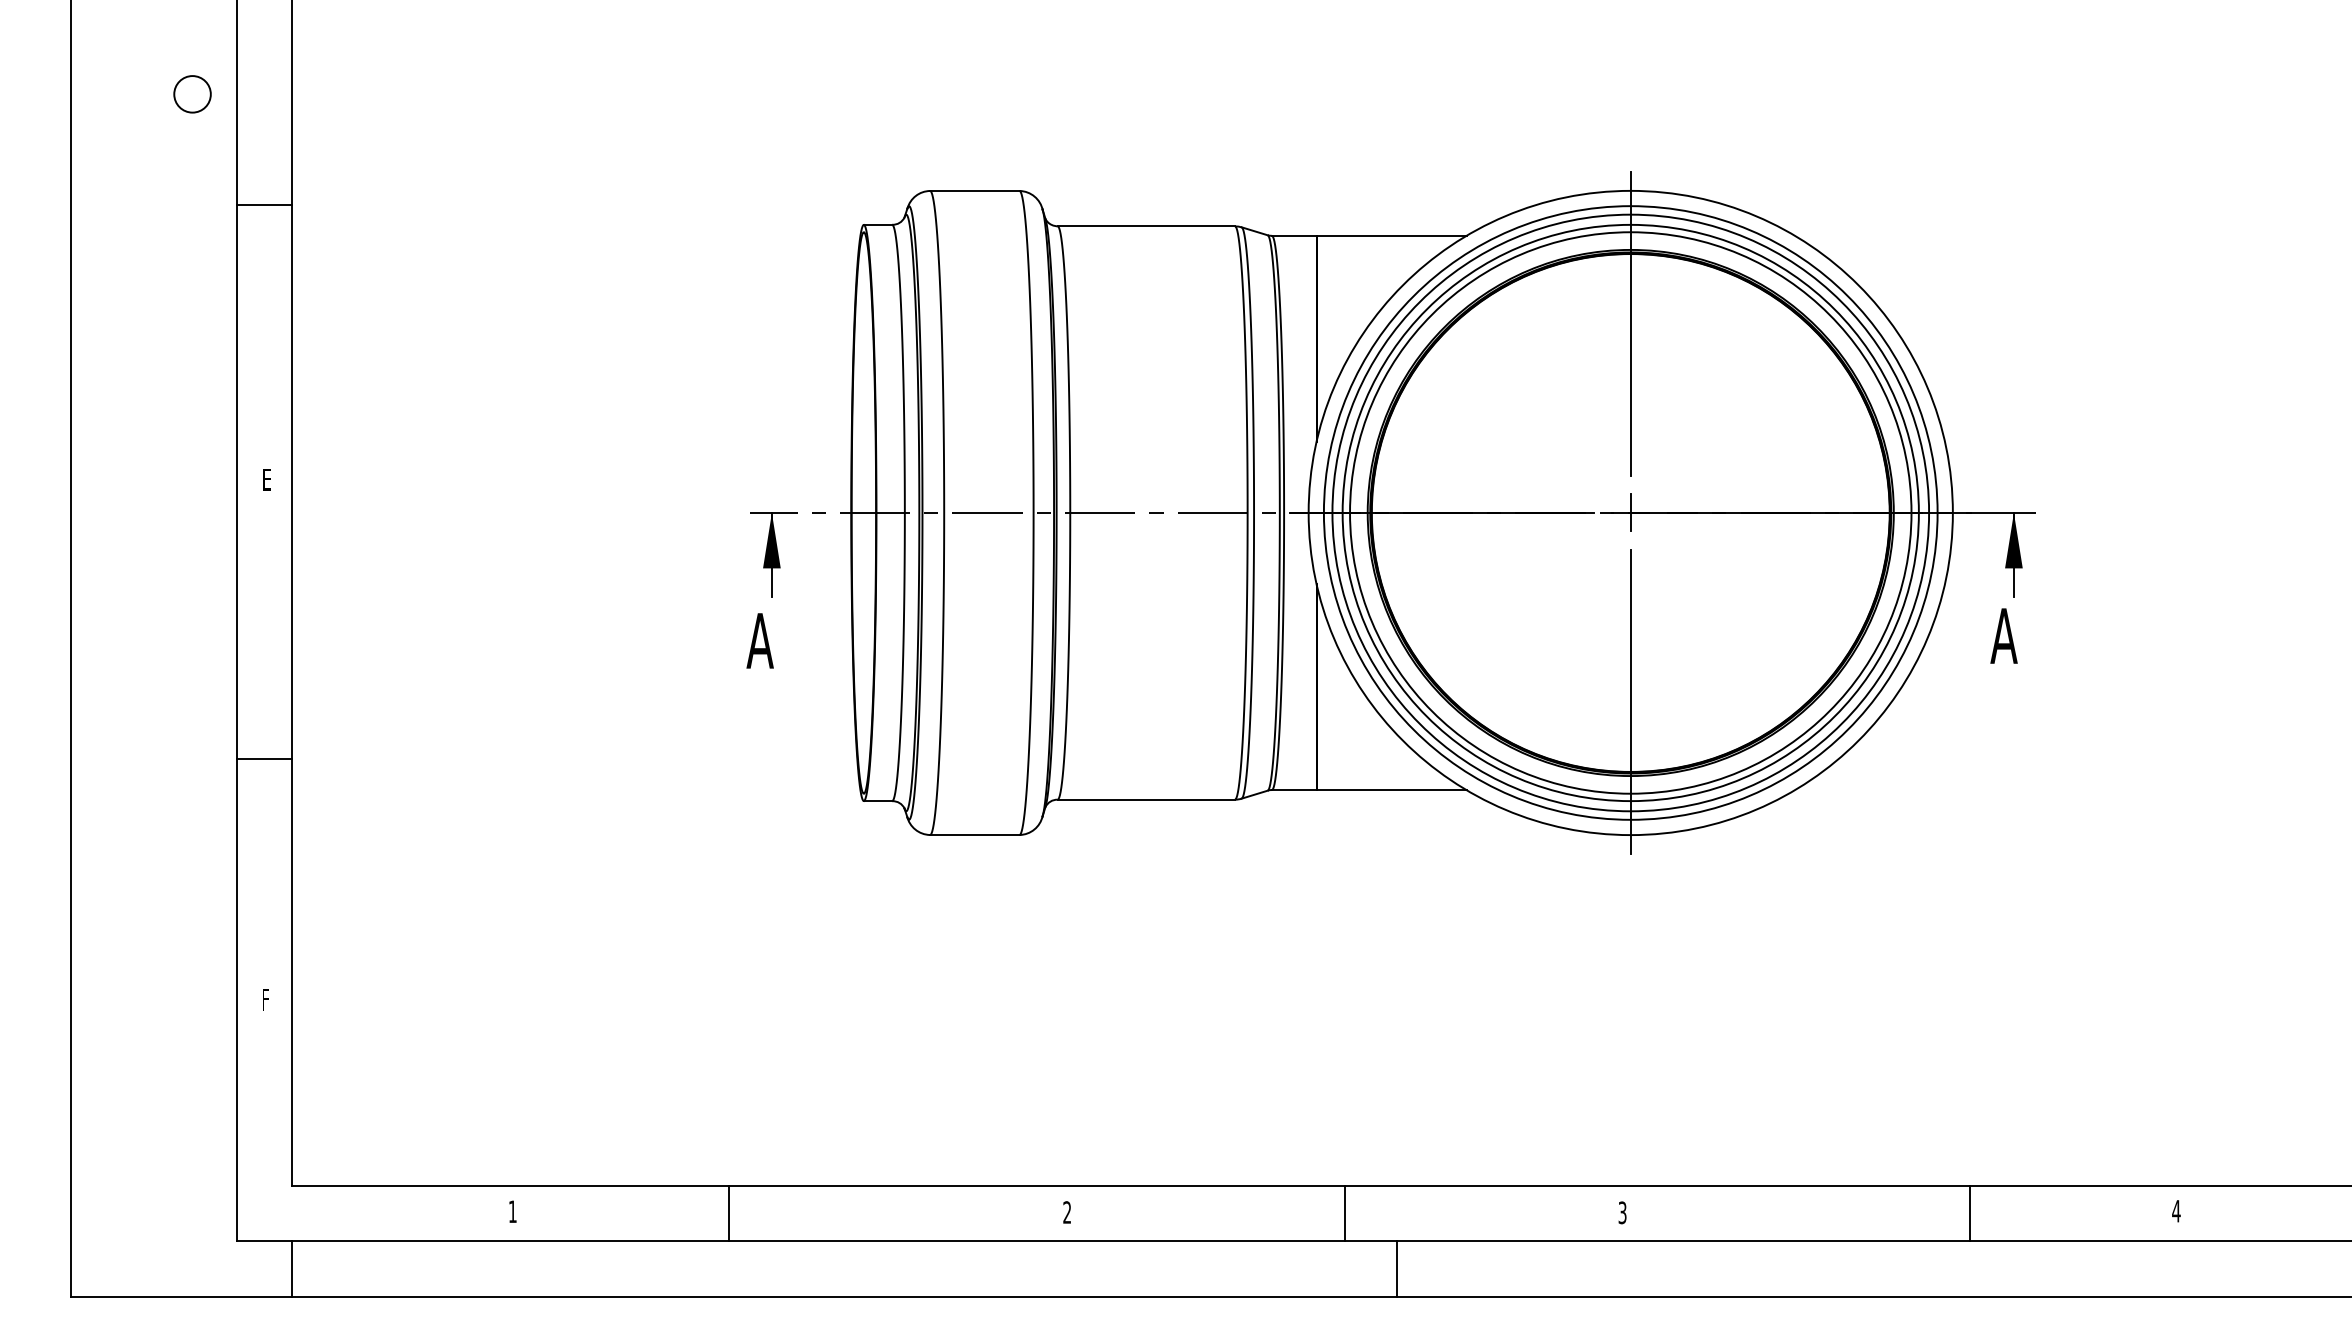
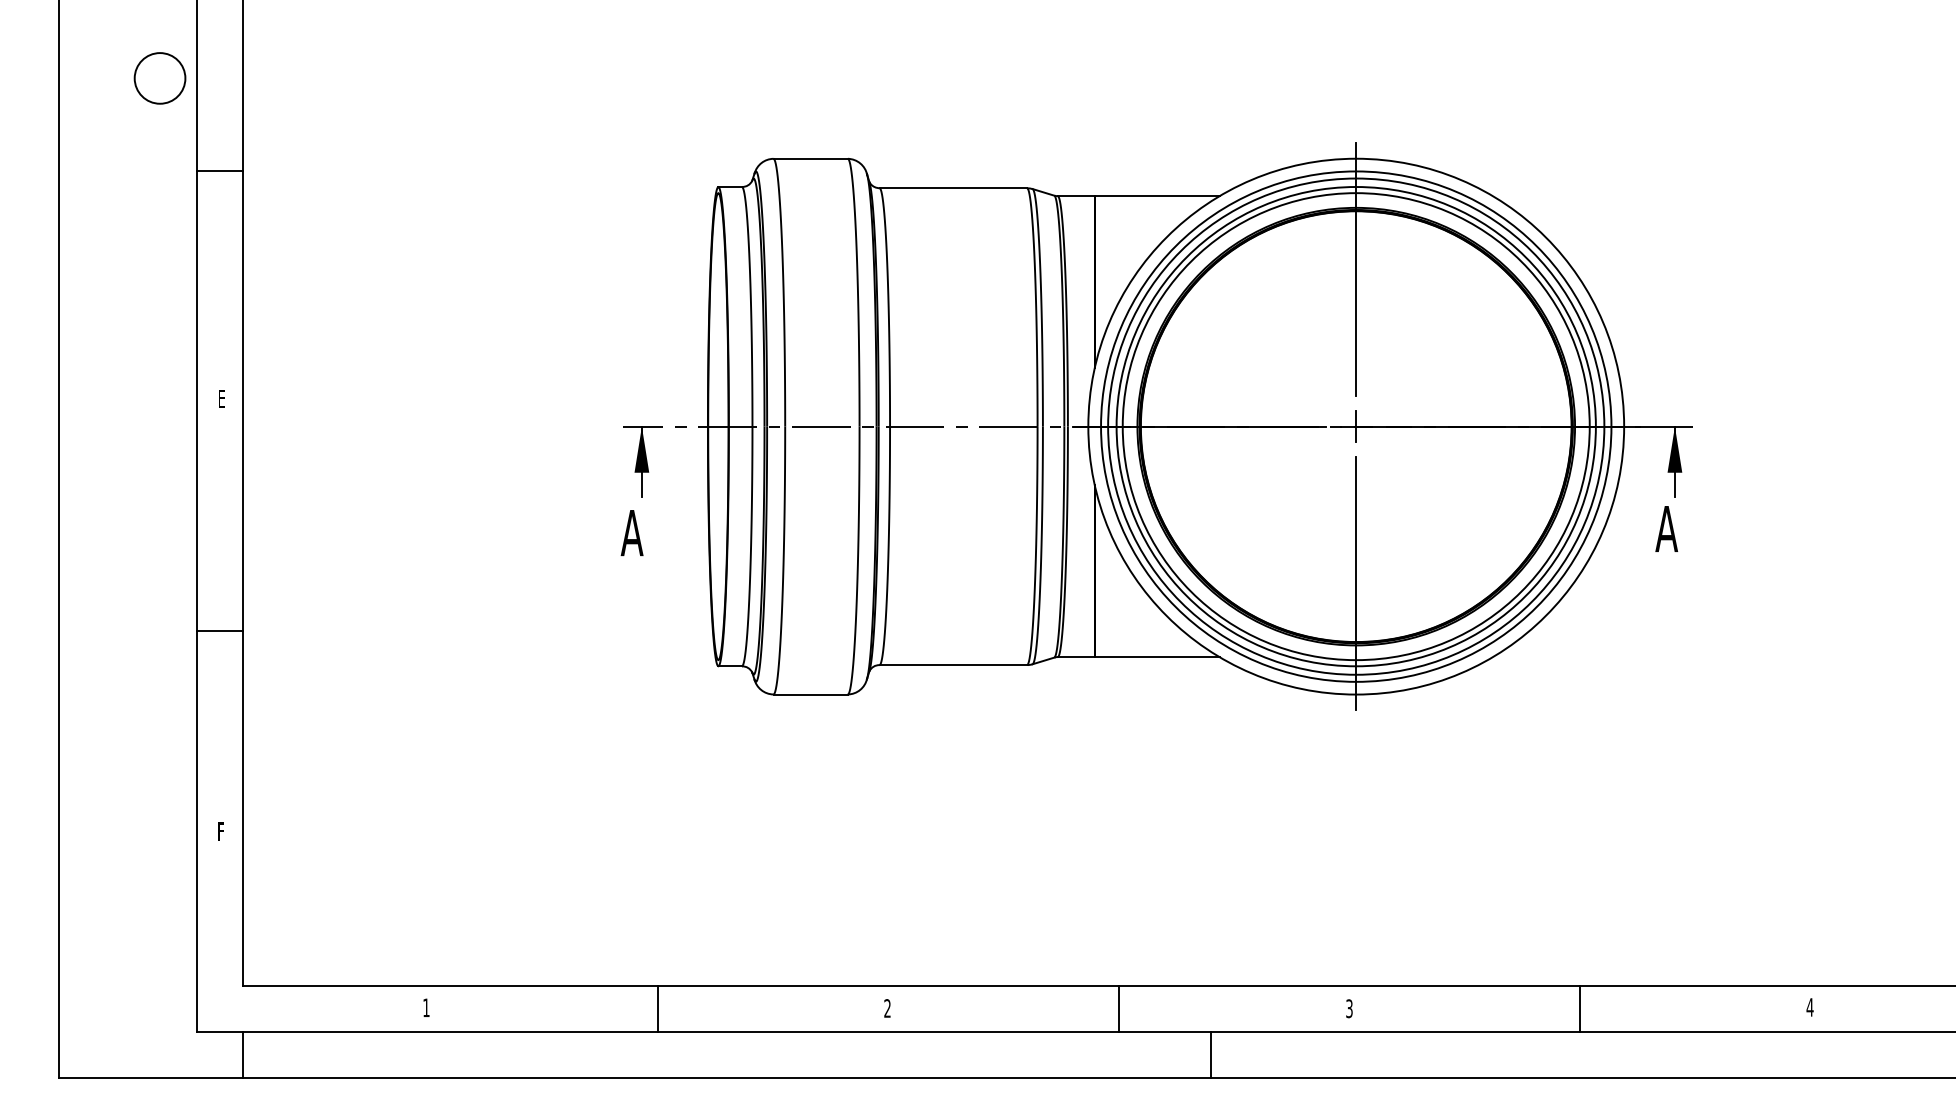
circle: (191, 94) -> (159, 78), size x1.67
line: (728, 1213) -> (657, 1009), moved
line: (1970, 1213) -> (1579, 1009), moved
line: (1396, 1269) -> (1210, 1055), moved

